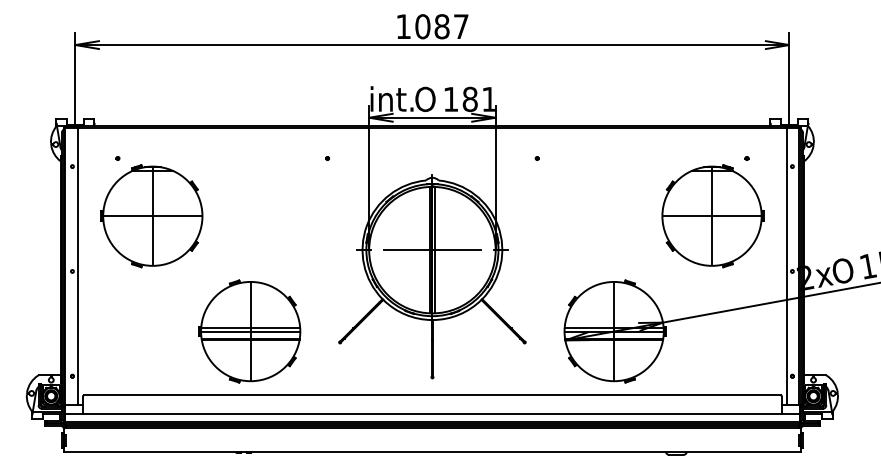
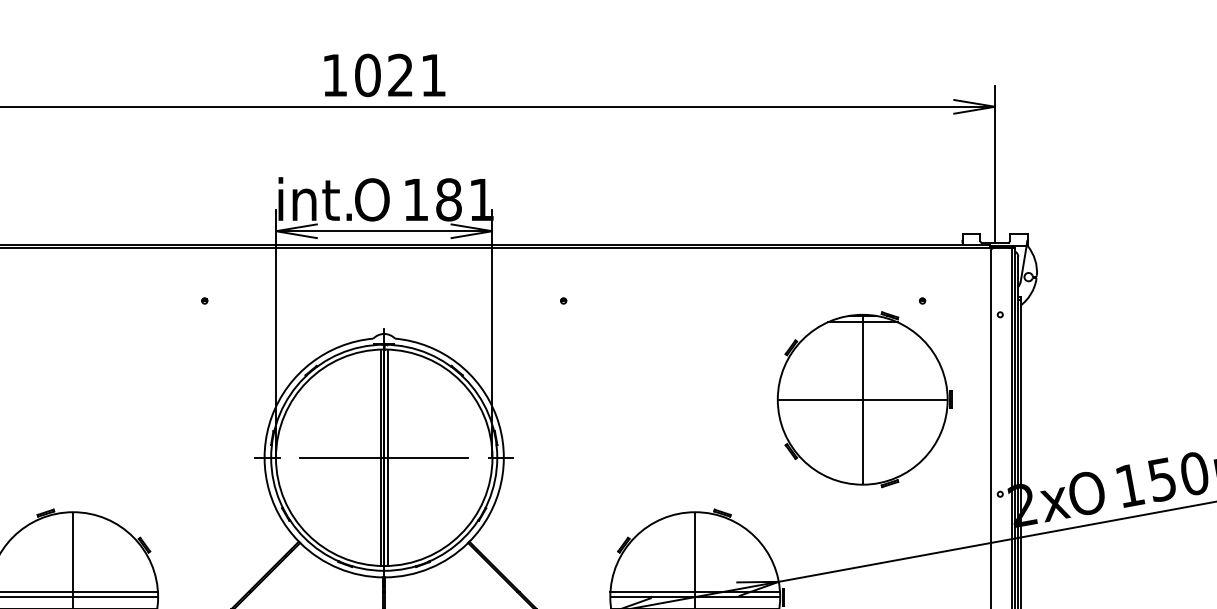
text: (451, 26) -> (416, 75), 1087 -> 1021

